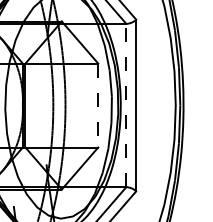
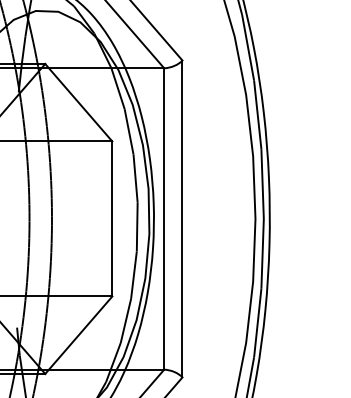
line: (98, 105) -> (112, 218), dashed -> solid
line: (126, 105) -> (164, 218), dashed -> solid

